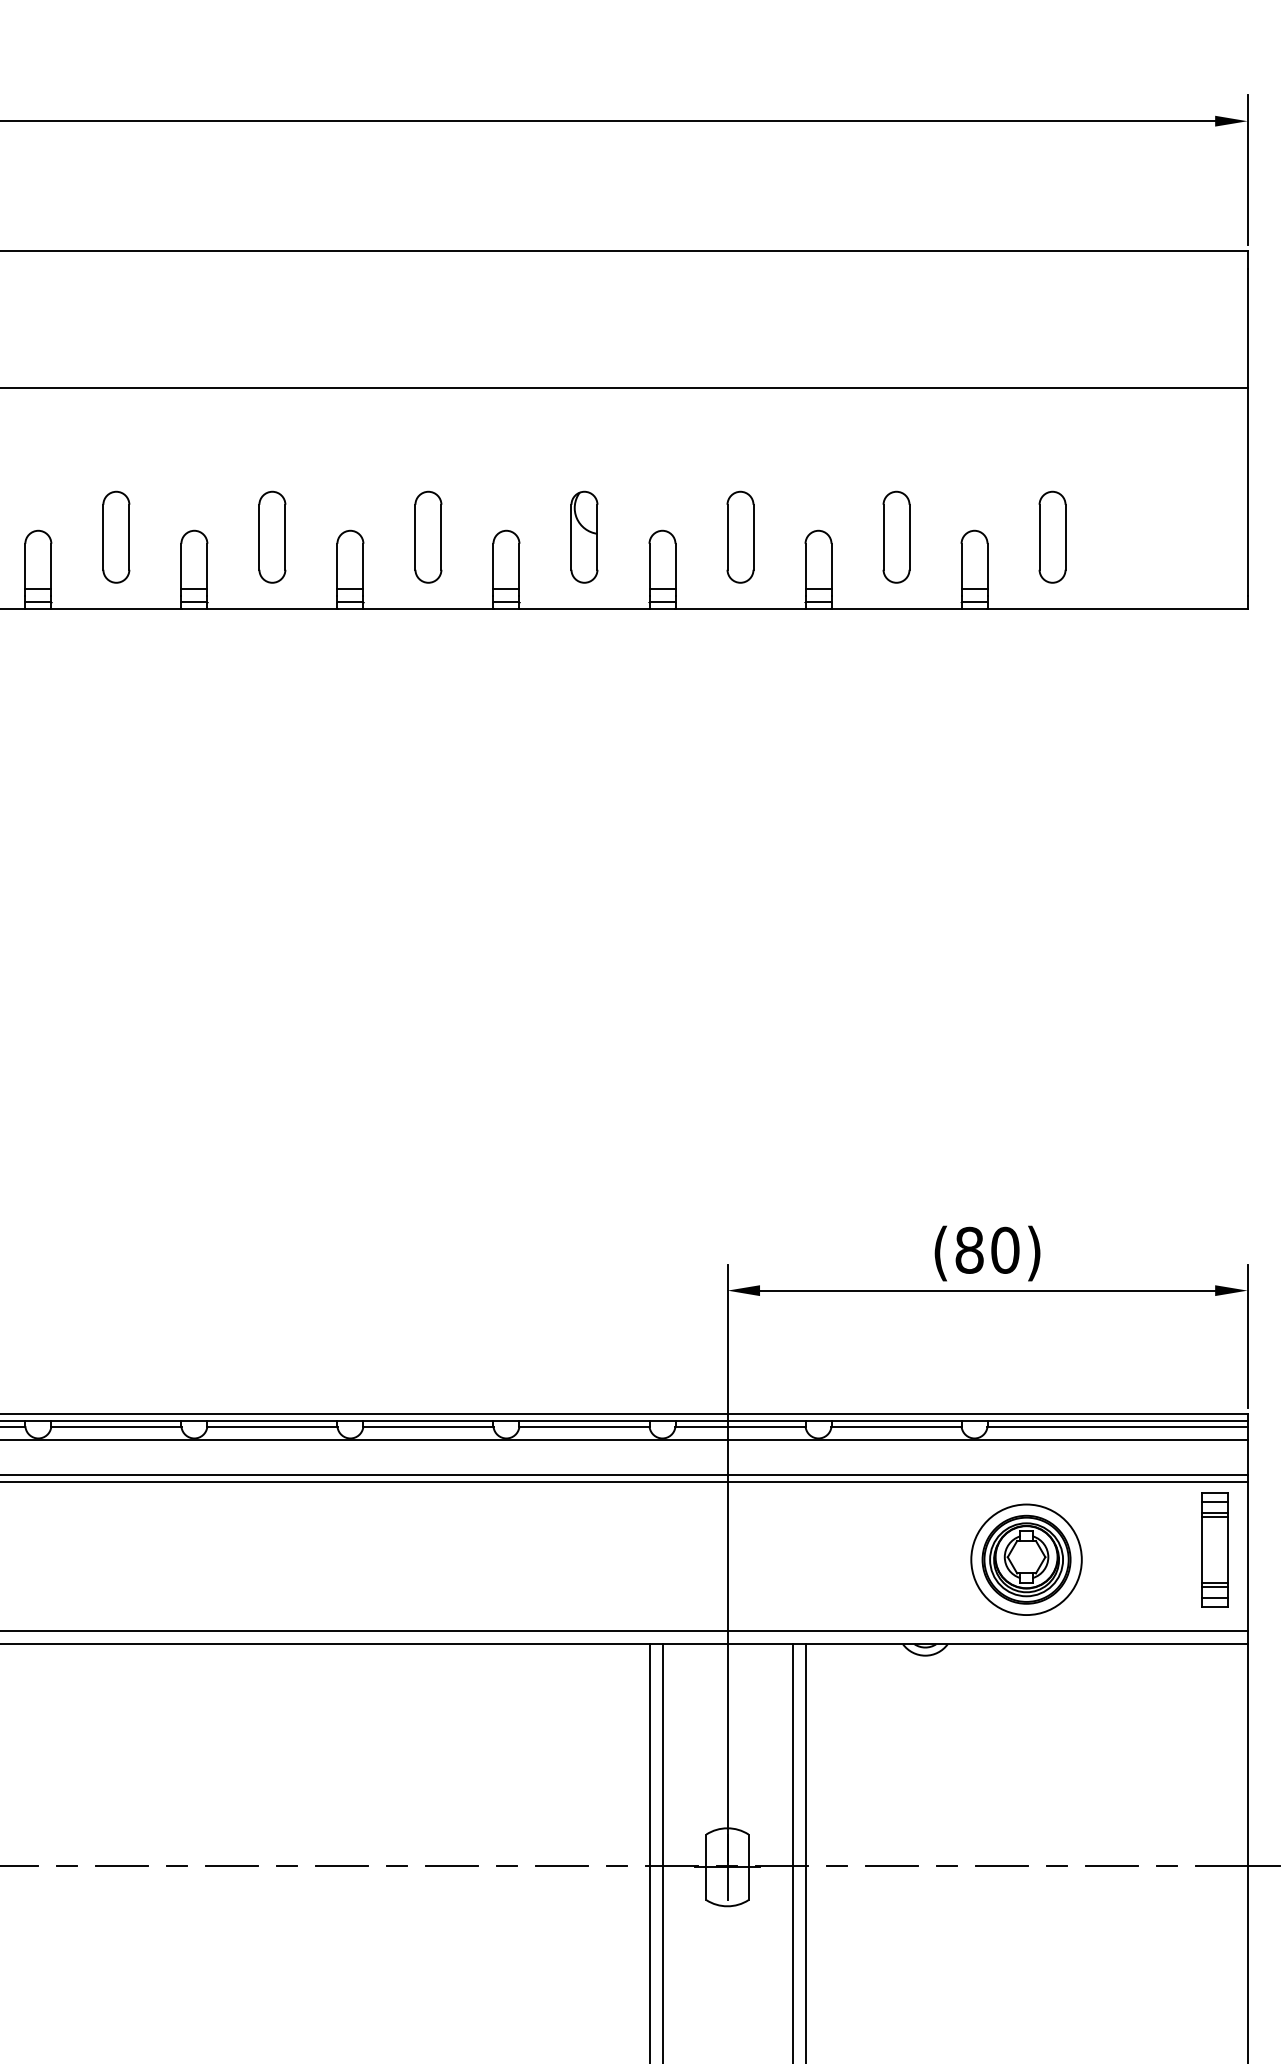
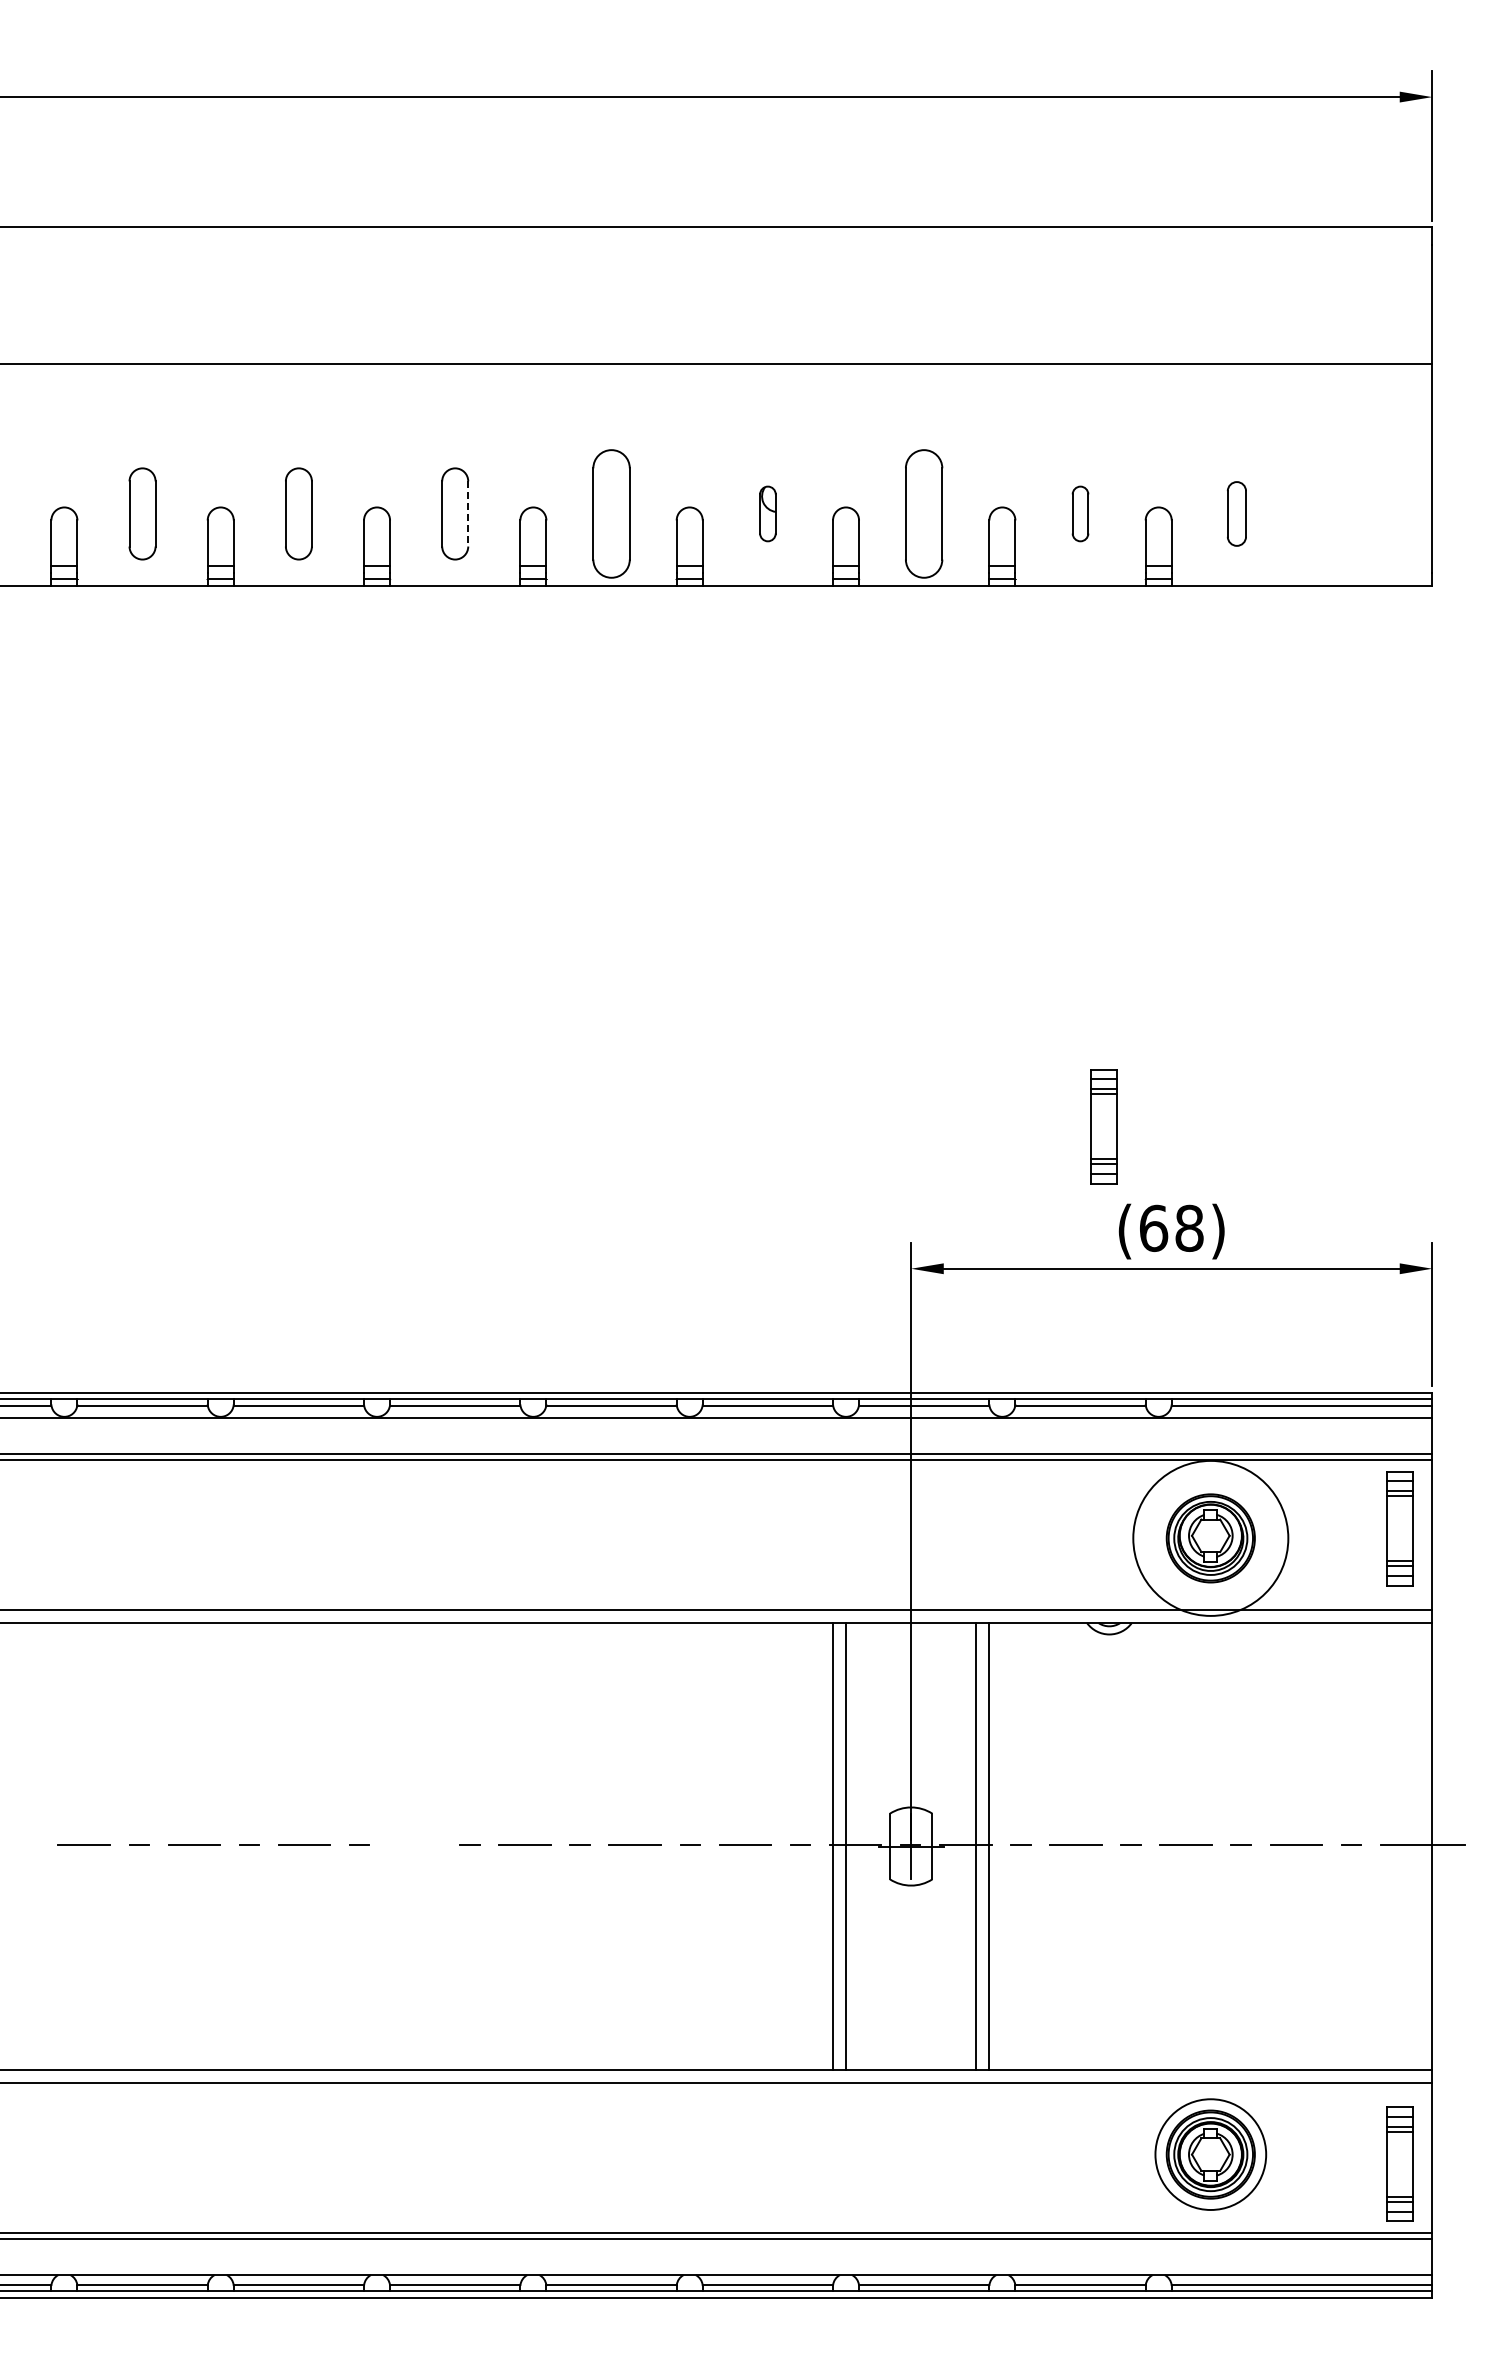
line: (285, 536) -> (468, 513), solid -> dashed
part: (428, 536) -> (611, 513), size x1.4
part: (584, 536) -> (767, 513), size x0.6
part: (740, 536) -> (924, 513), size x1.4
part: (896, 536) -> (1080, 513), size x0.6
part: (1052, 536) -> (1236, 513), size x0.7
part: (919, 1148) -> (1103, 1126), added
text: (987, 1249) -> (1171, 1227), (80) -> (68)
circle: (1026, 1559) -> (1210, 1538), size x1.4
line: (231, 1866) -> (414, 1845), removed

